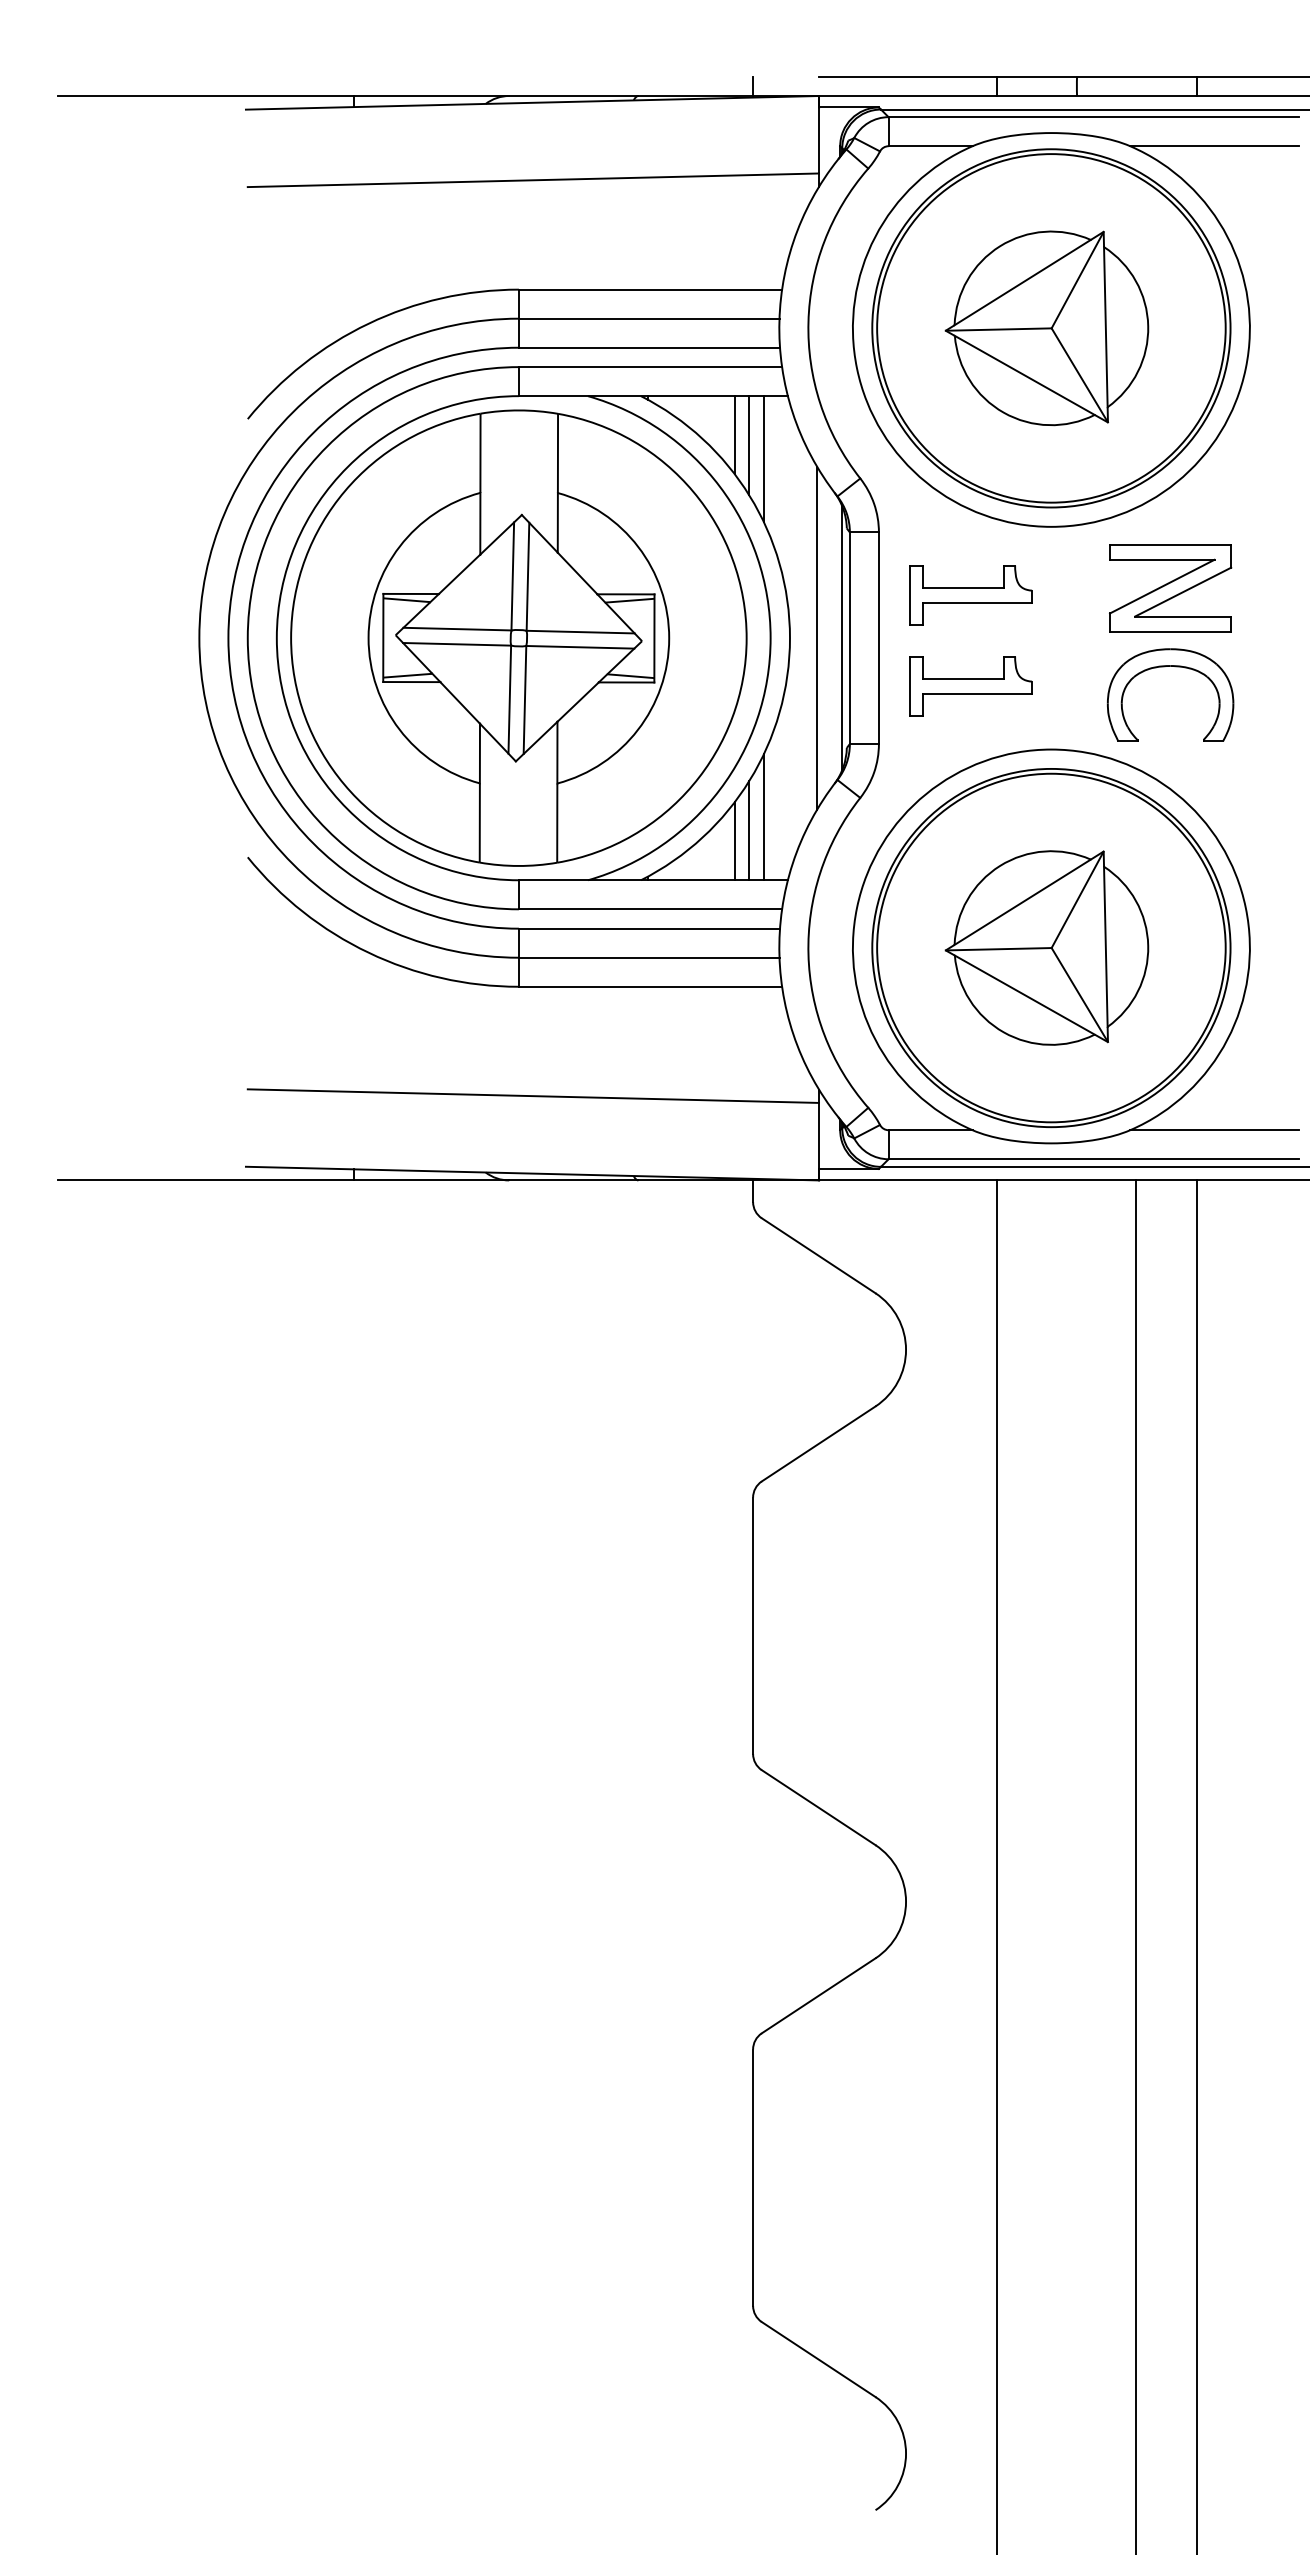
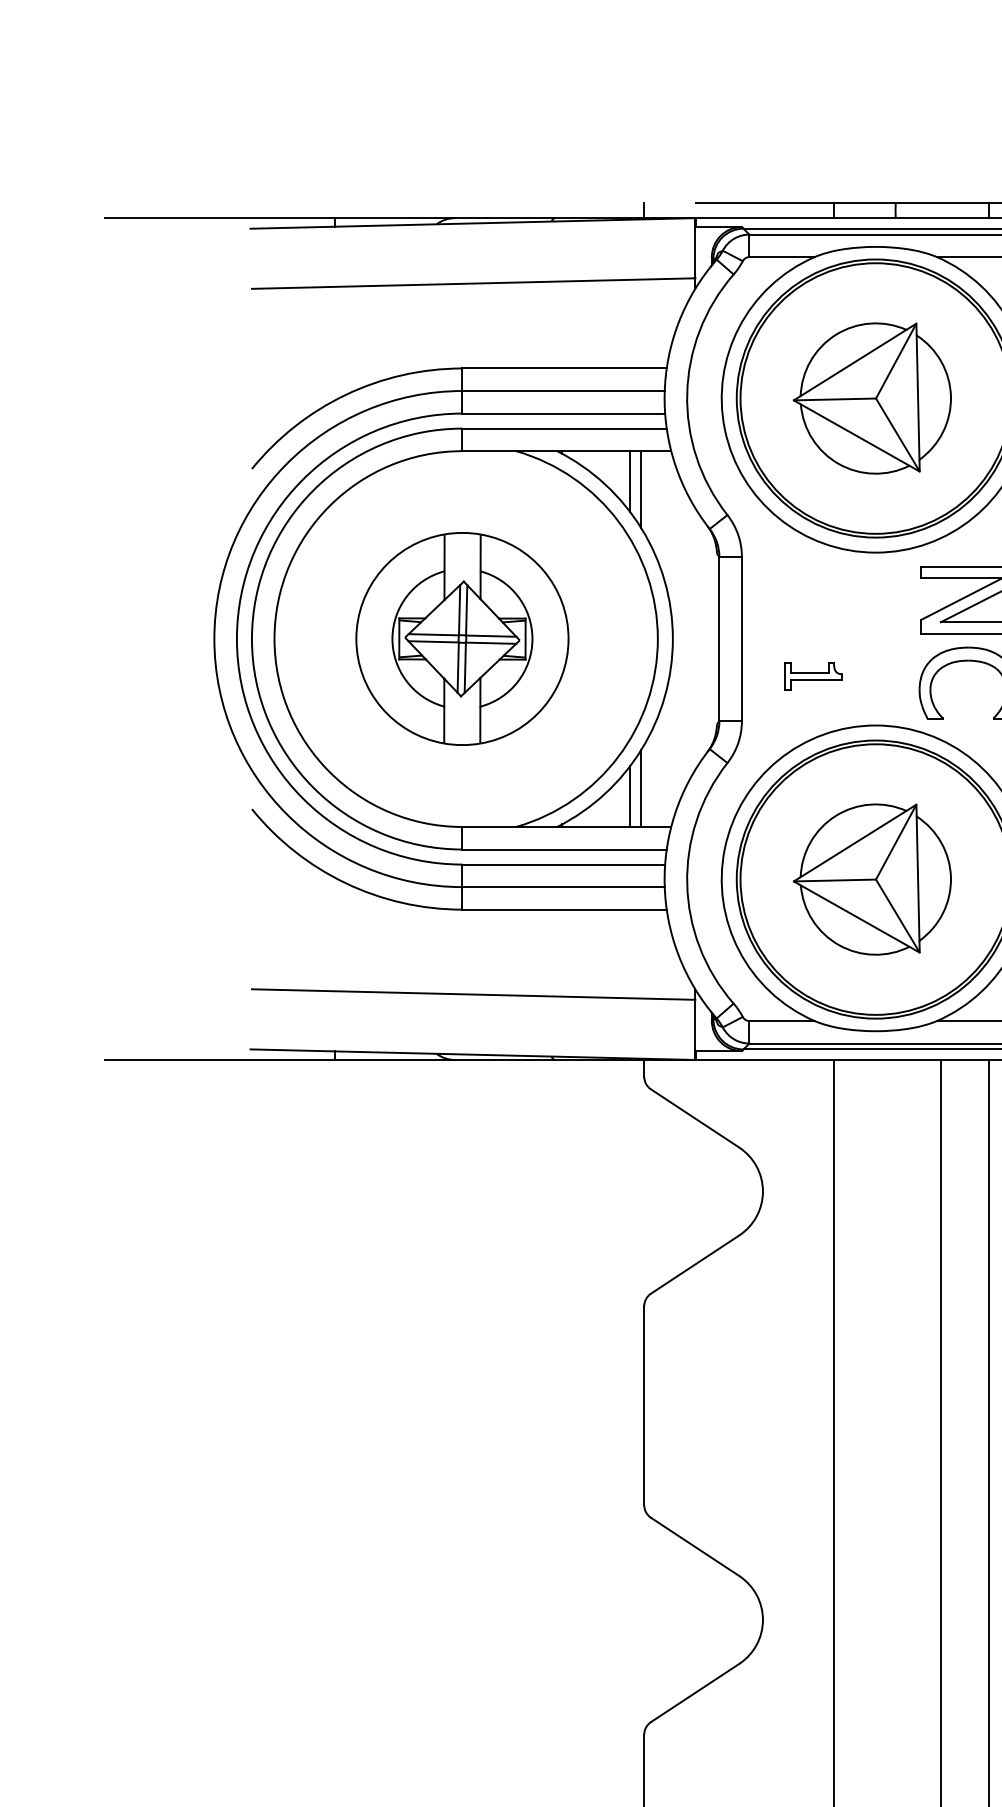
line: (763, 459) -> (652, 500), removed
part: (970, 595) -> (813, 605), removed
part: (518, 637) -> (462, 638), size x0.6
line: (817, 637) -> (694, 638), removed
line: (842, 638) -> (713, 639), removed
part: (970, 686) -> (813, 676), size x0.6
line: (763, 817) -> (652, 778), removed

